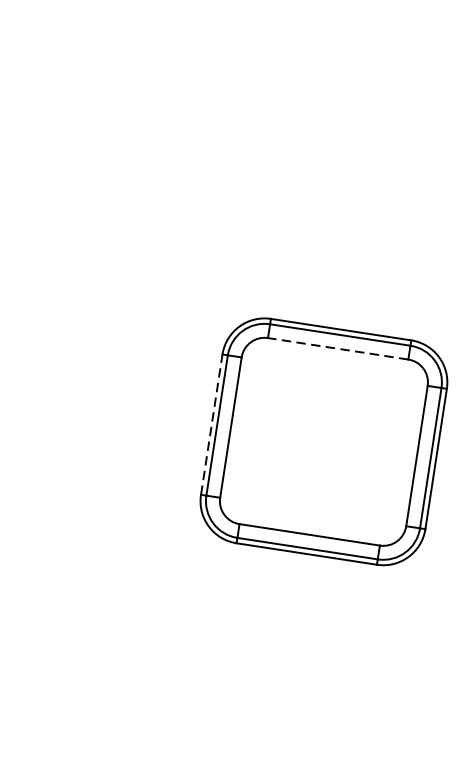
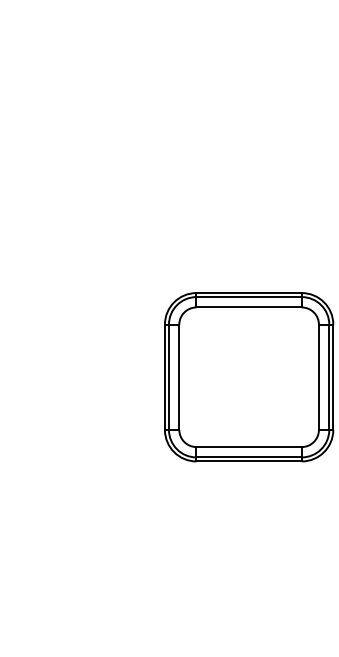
line: (338, 348) -> (249, 307), dashed -> solid
line: (211, 424) -> (164, 377), dashed -> solid

